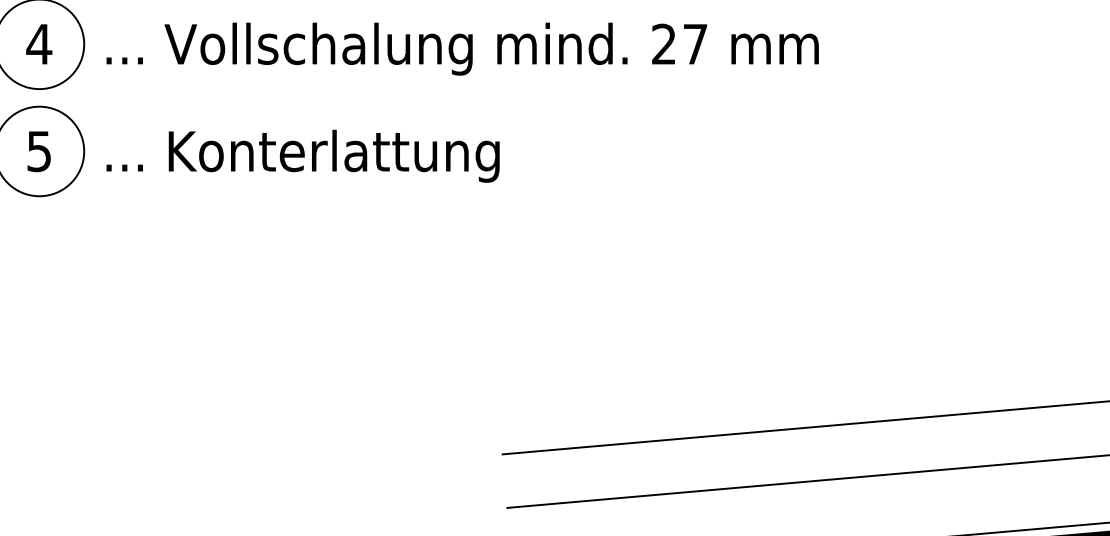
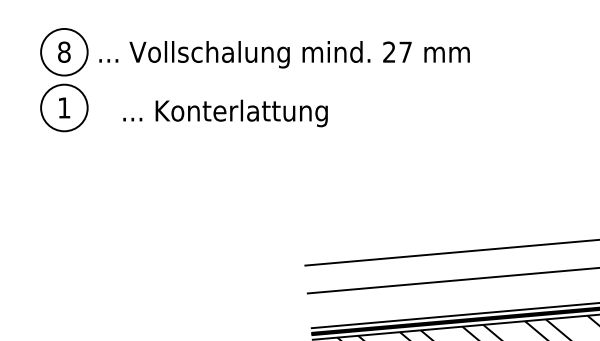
text: (39, 42) -> (64, 51), 4 -> 8
text: (39, 150) -> (64, 107), 5 -> 1
text: (302, 156) -> (225, 113), moved

